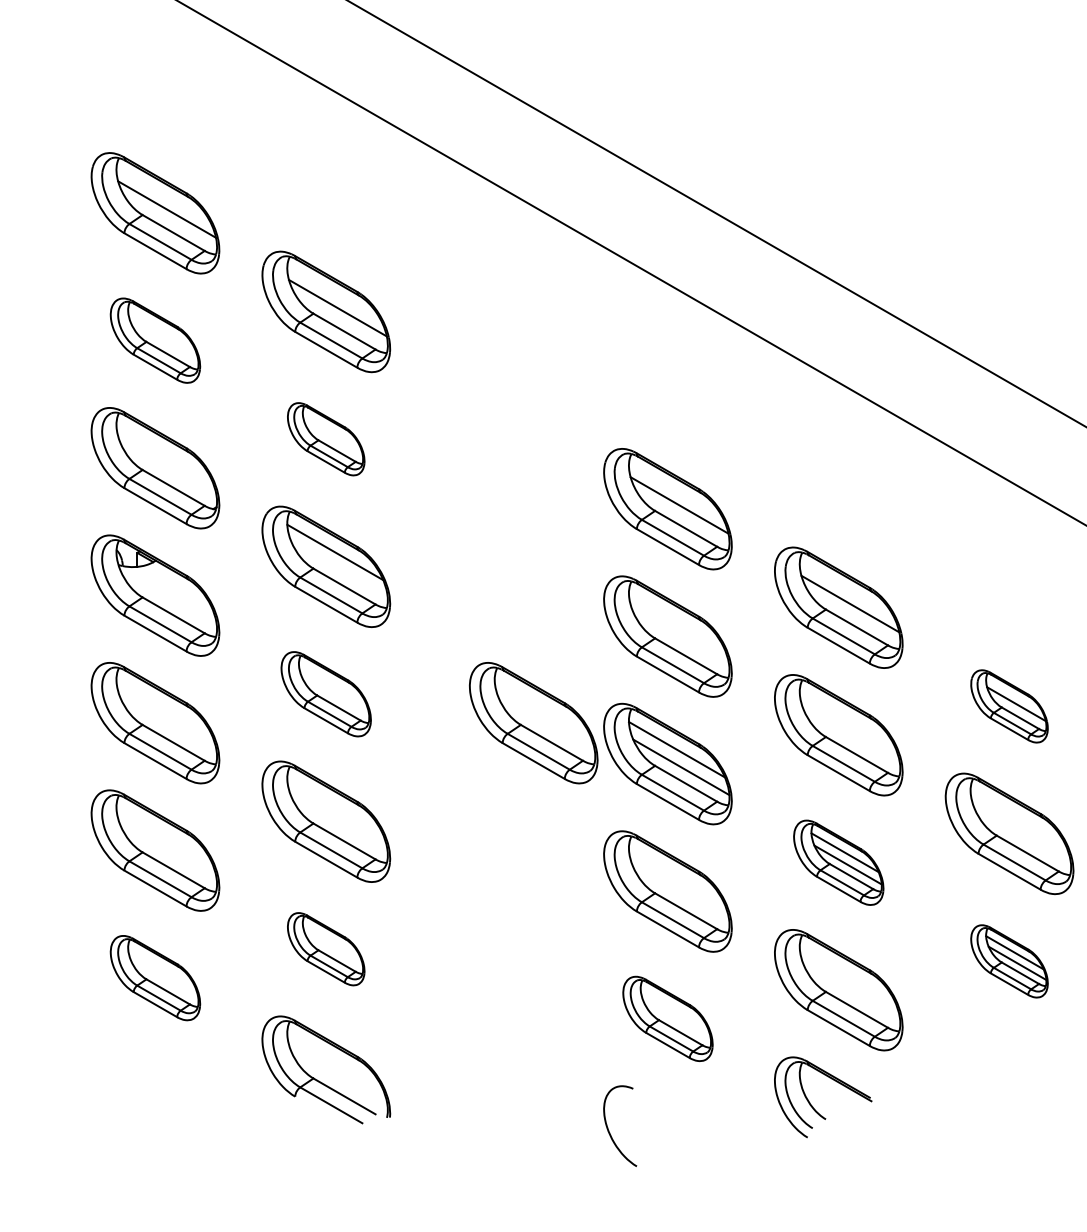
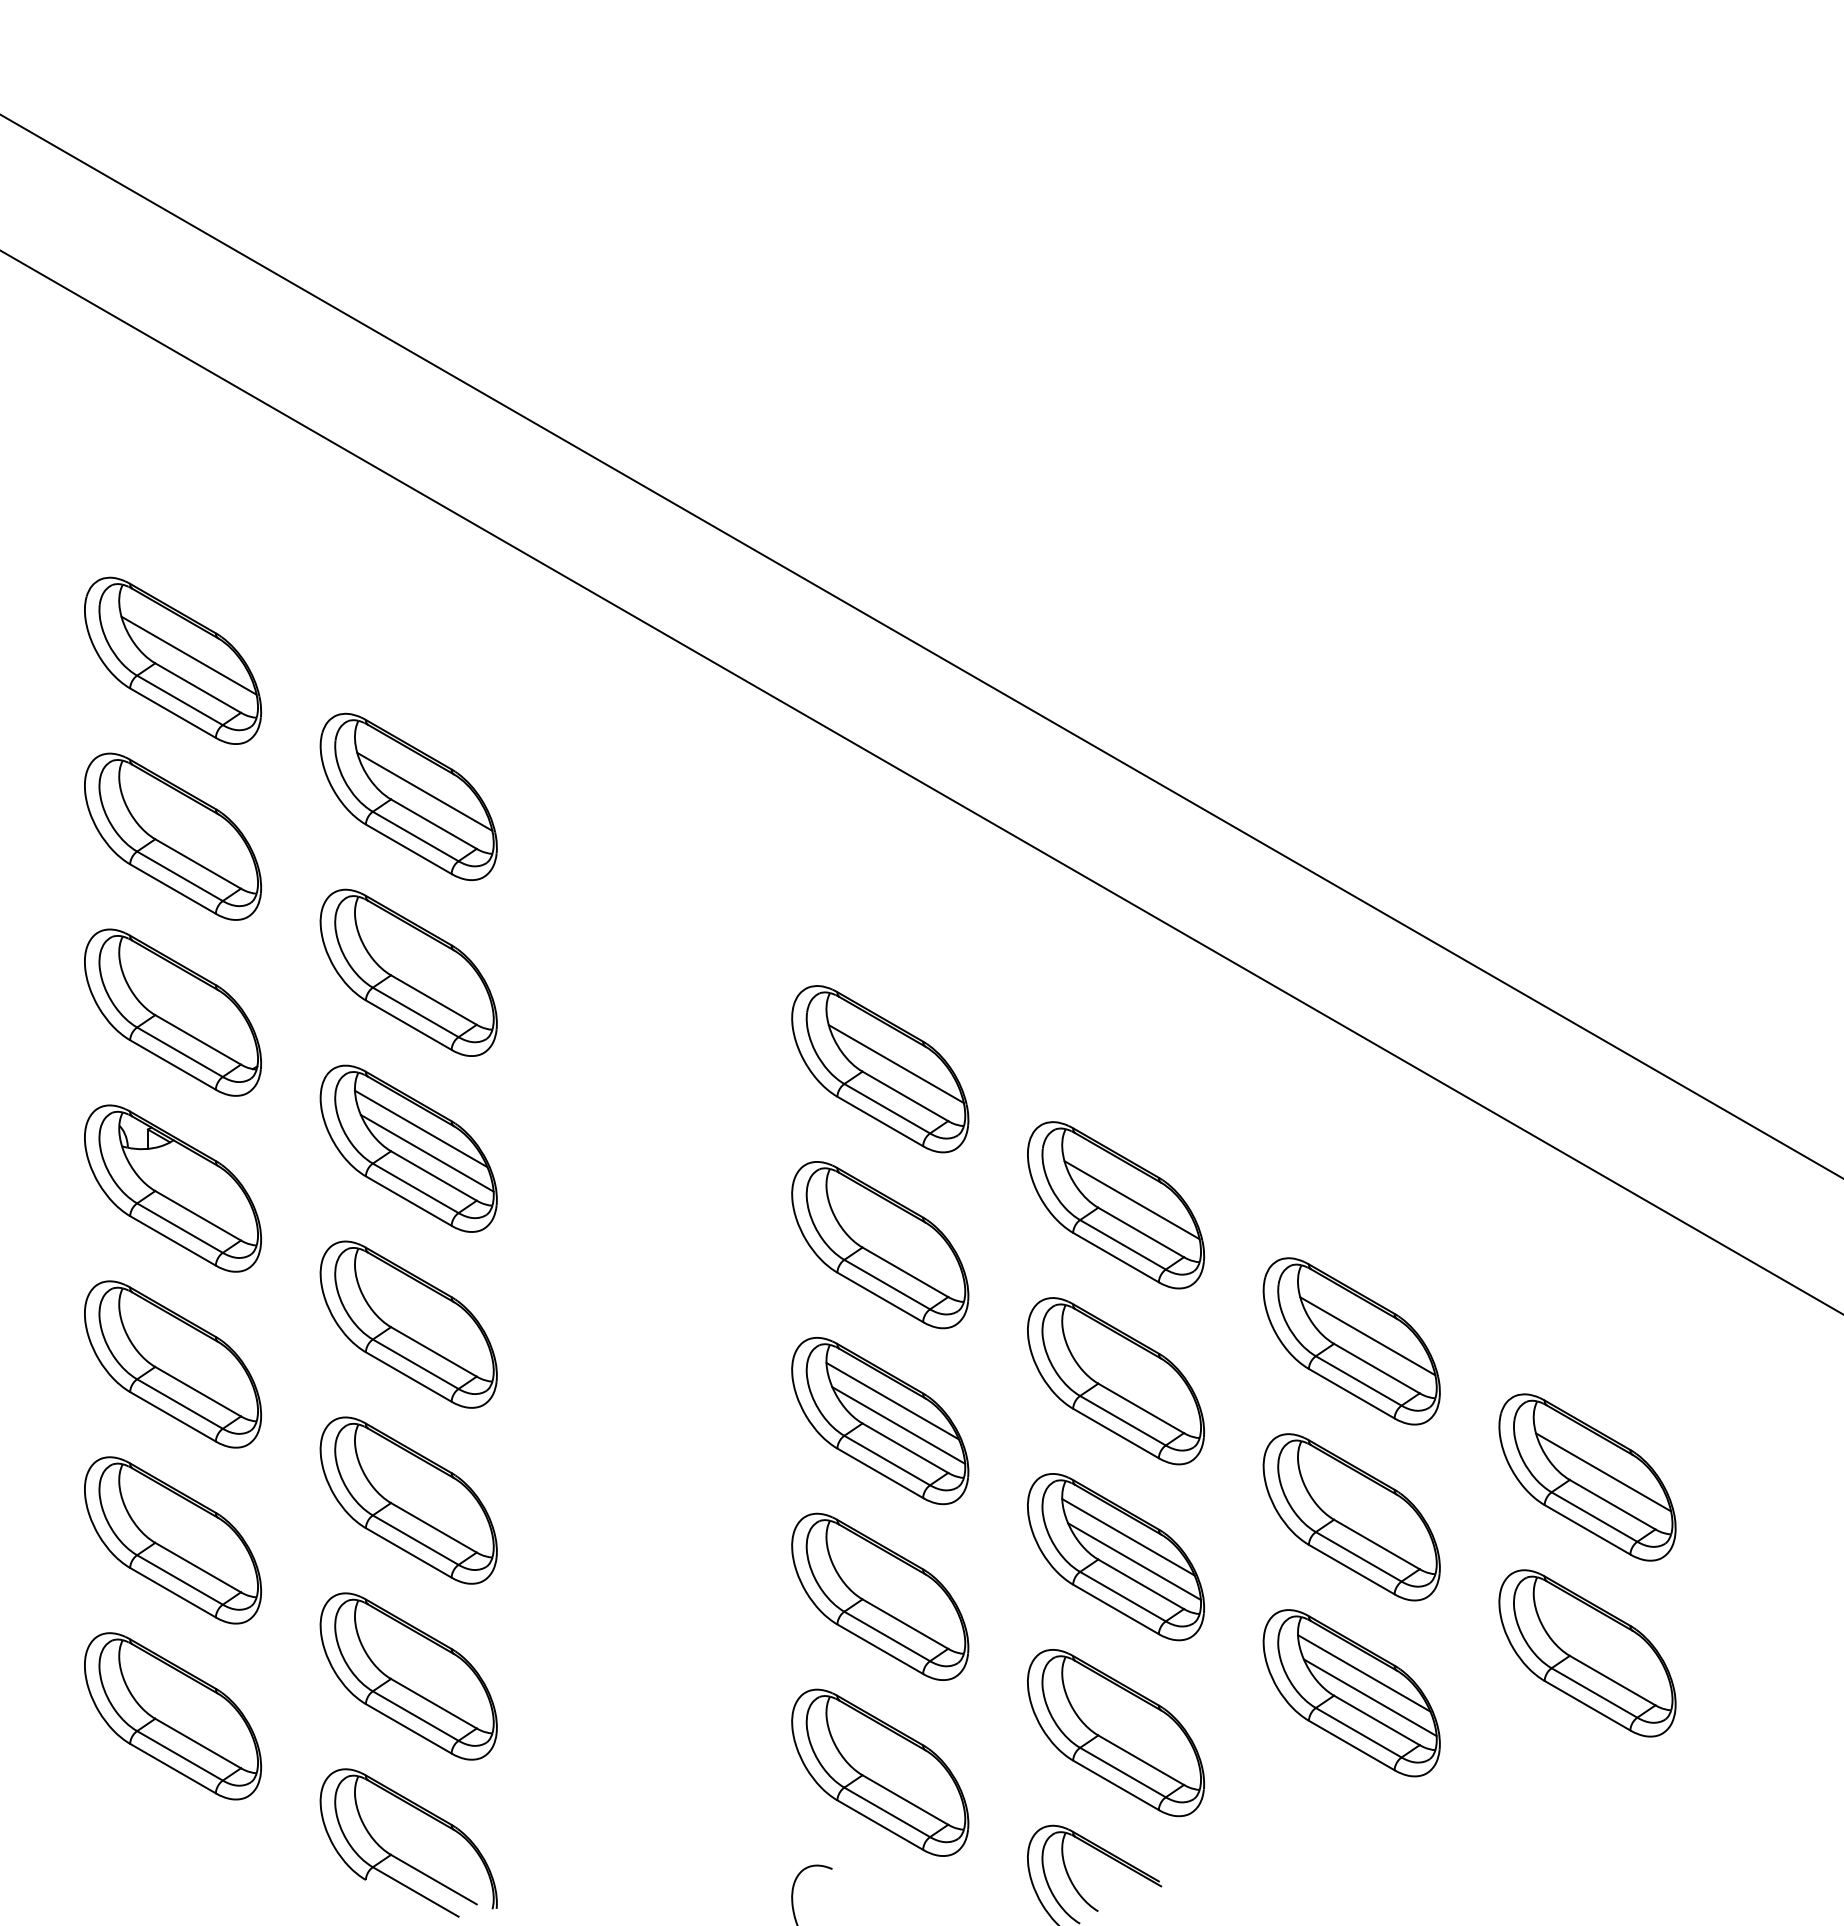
part: (155, 340) -> (172, 836), size x1.43
part: (326, 439) -> (408, 972), size x1.67
line: (339, 570) -> (426, 1153), added
part: (326, 694) -> (408, 1324), size x1.43
part: (1009, 706) -> (1351, 1341), size x1.67
part: (533, 723) -> (694, 1364), removed
part: (838, 862) -> (1115, 1557), size x1.43
part: (326, 949) -> (408, 1676), size x1.67
part: (1009, 961) -> (1351, 1693), size x1.67
part: (155, 978) -> (172, 1716), size x1.43
part: (668, 1018) -> (880, 1772), size x1.43

